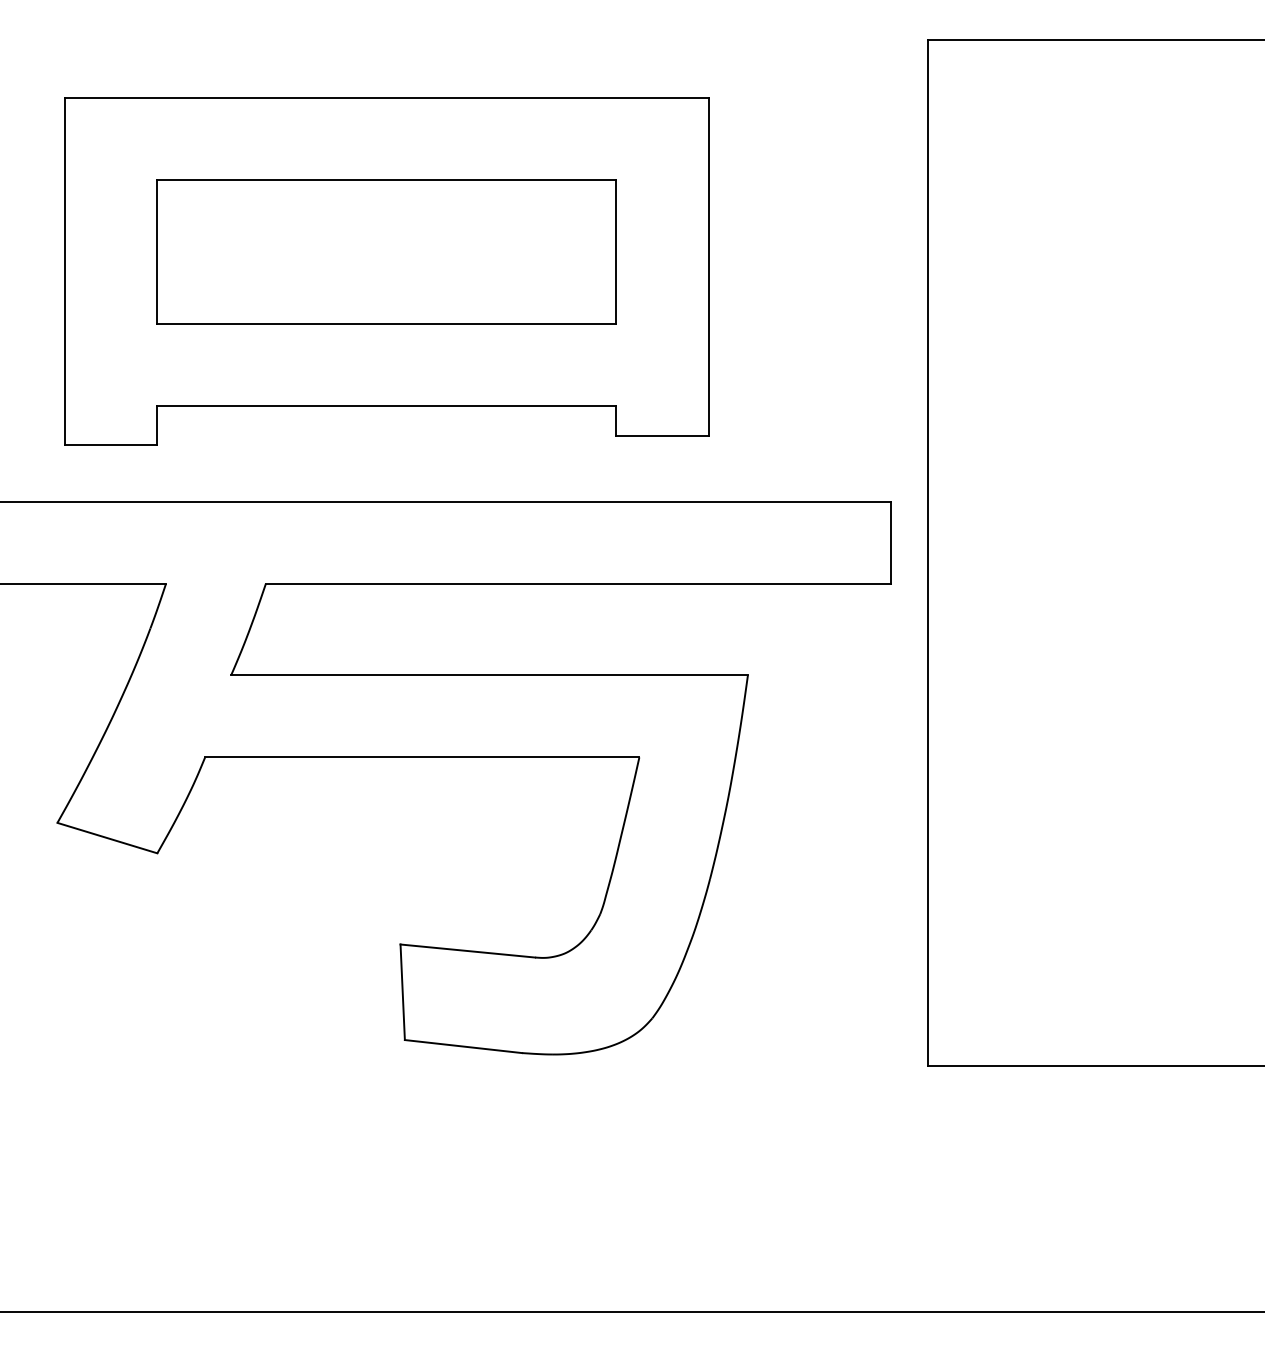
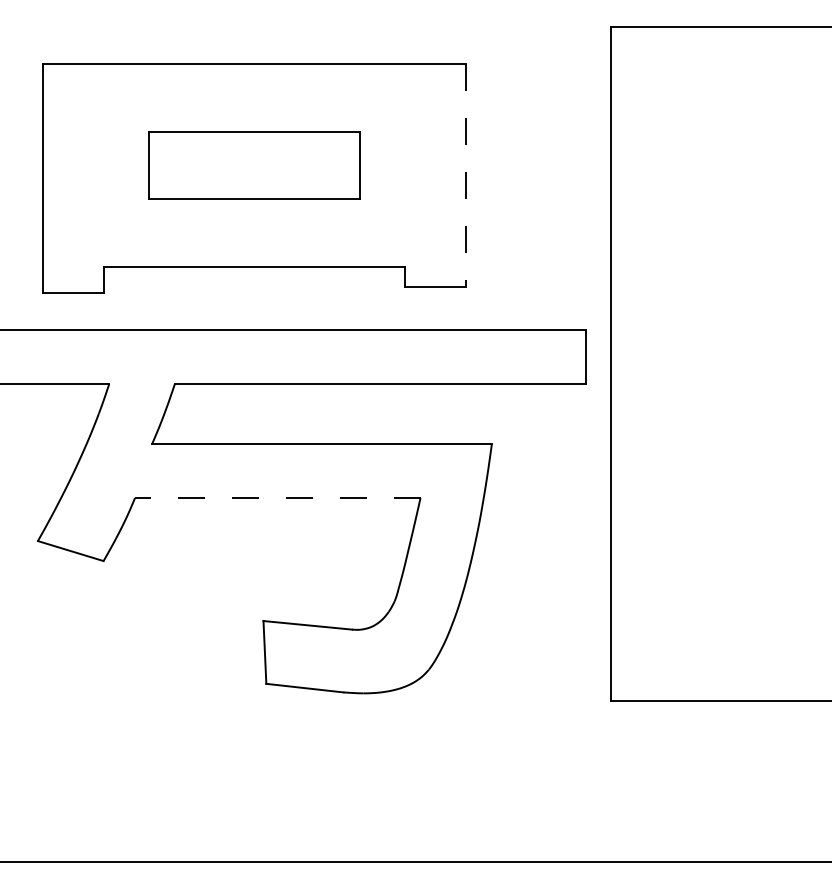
part: (386, 251) -> (254, 165), size x0.7
line: (709, 268) -> (466, 176), solid -> dashed
line: (421, 758) -> (277, 498), solid -> dashed

